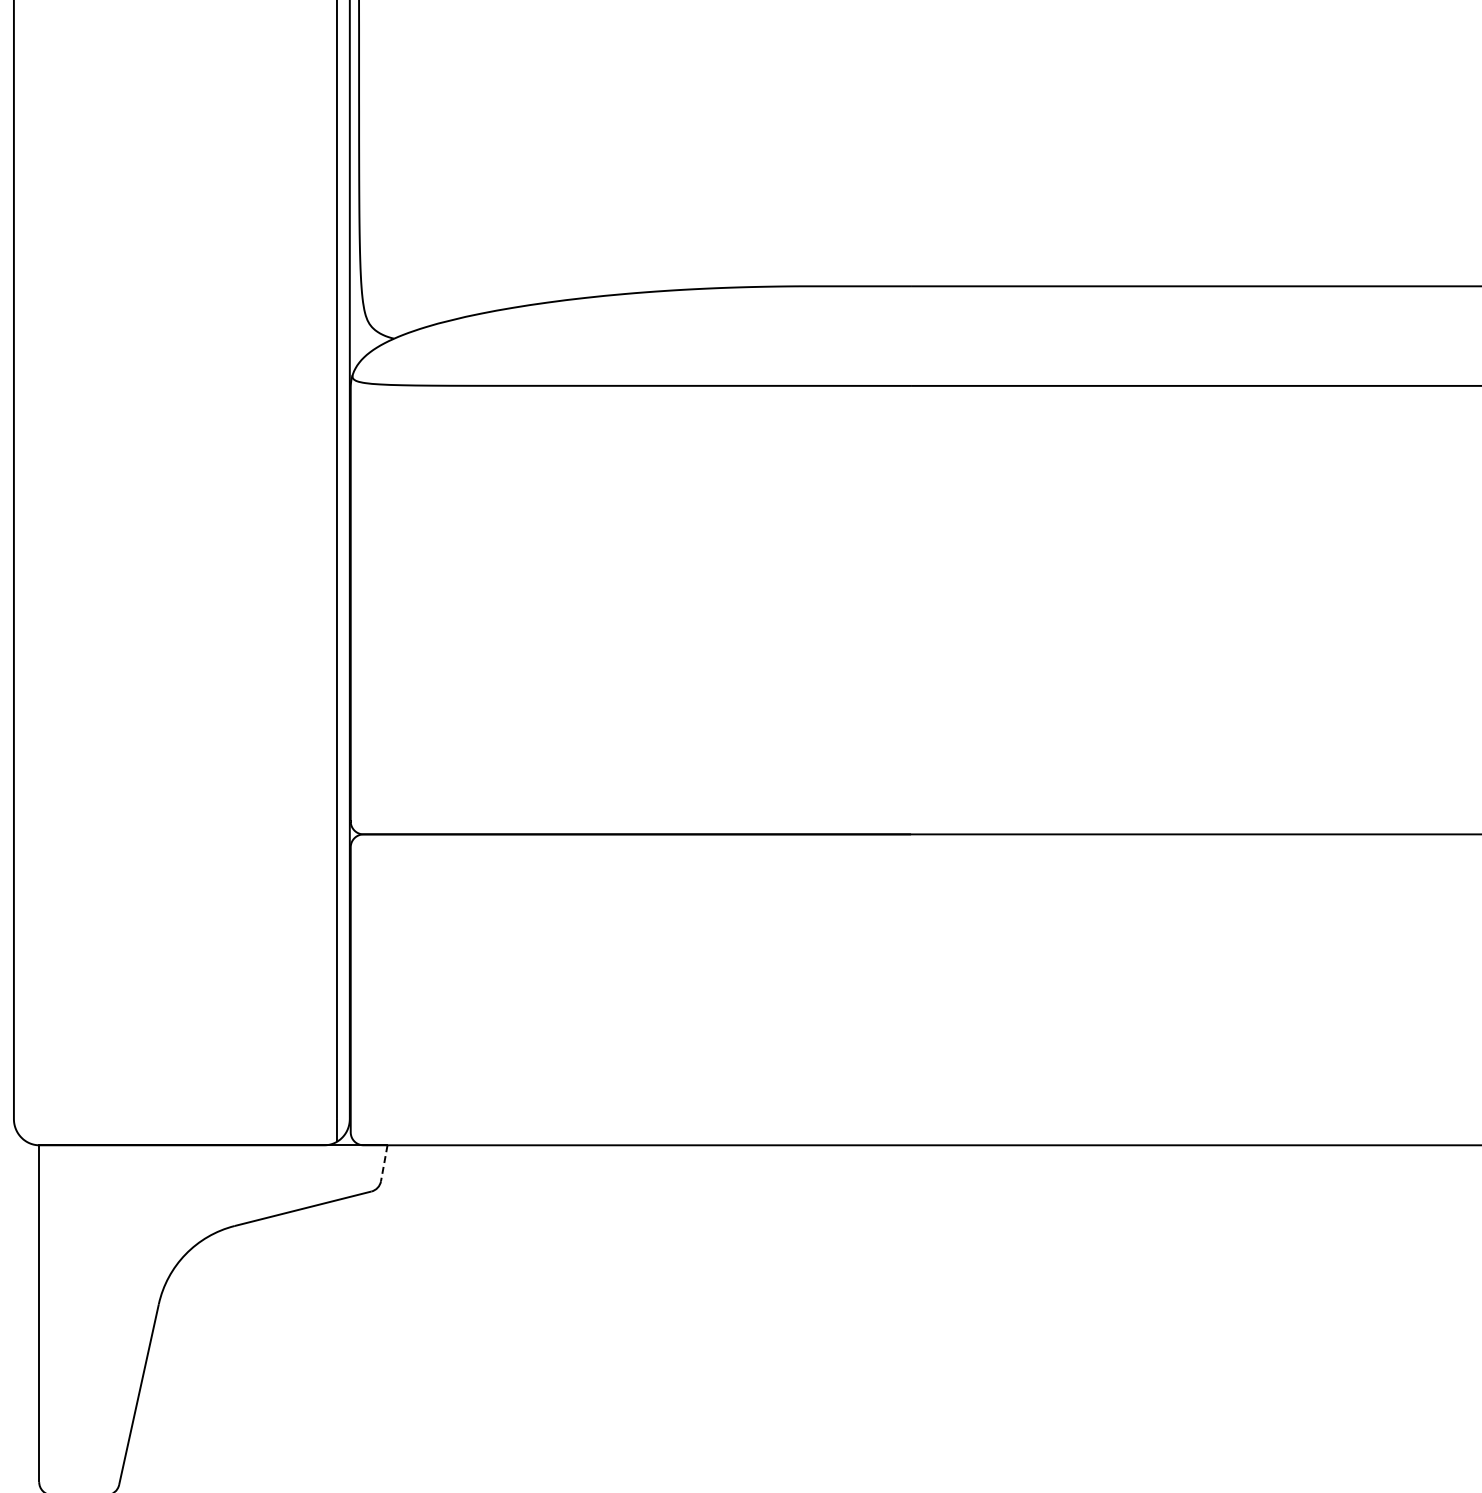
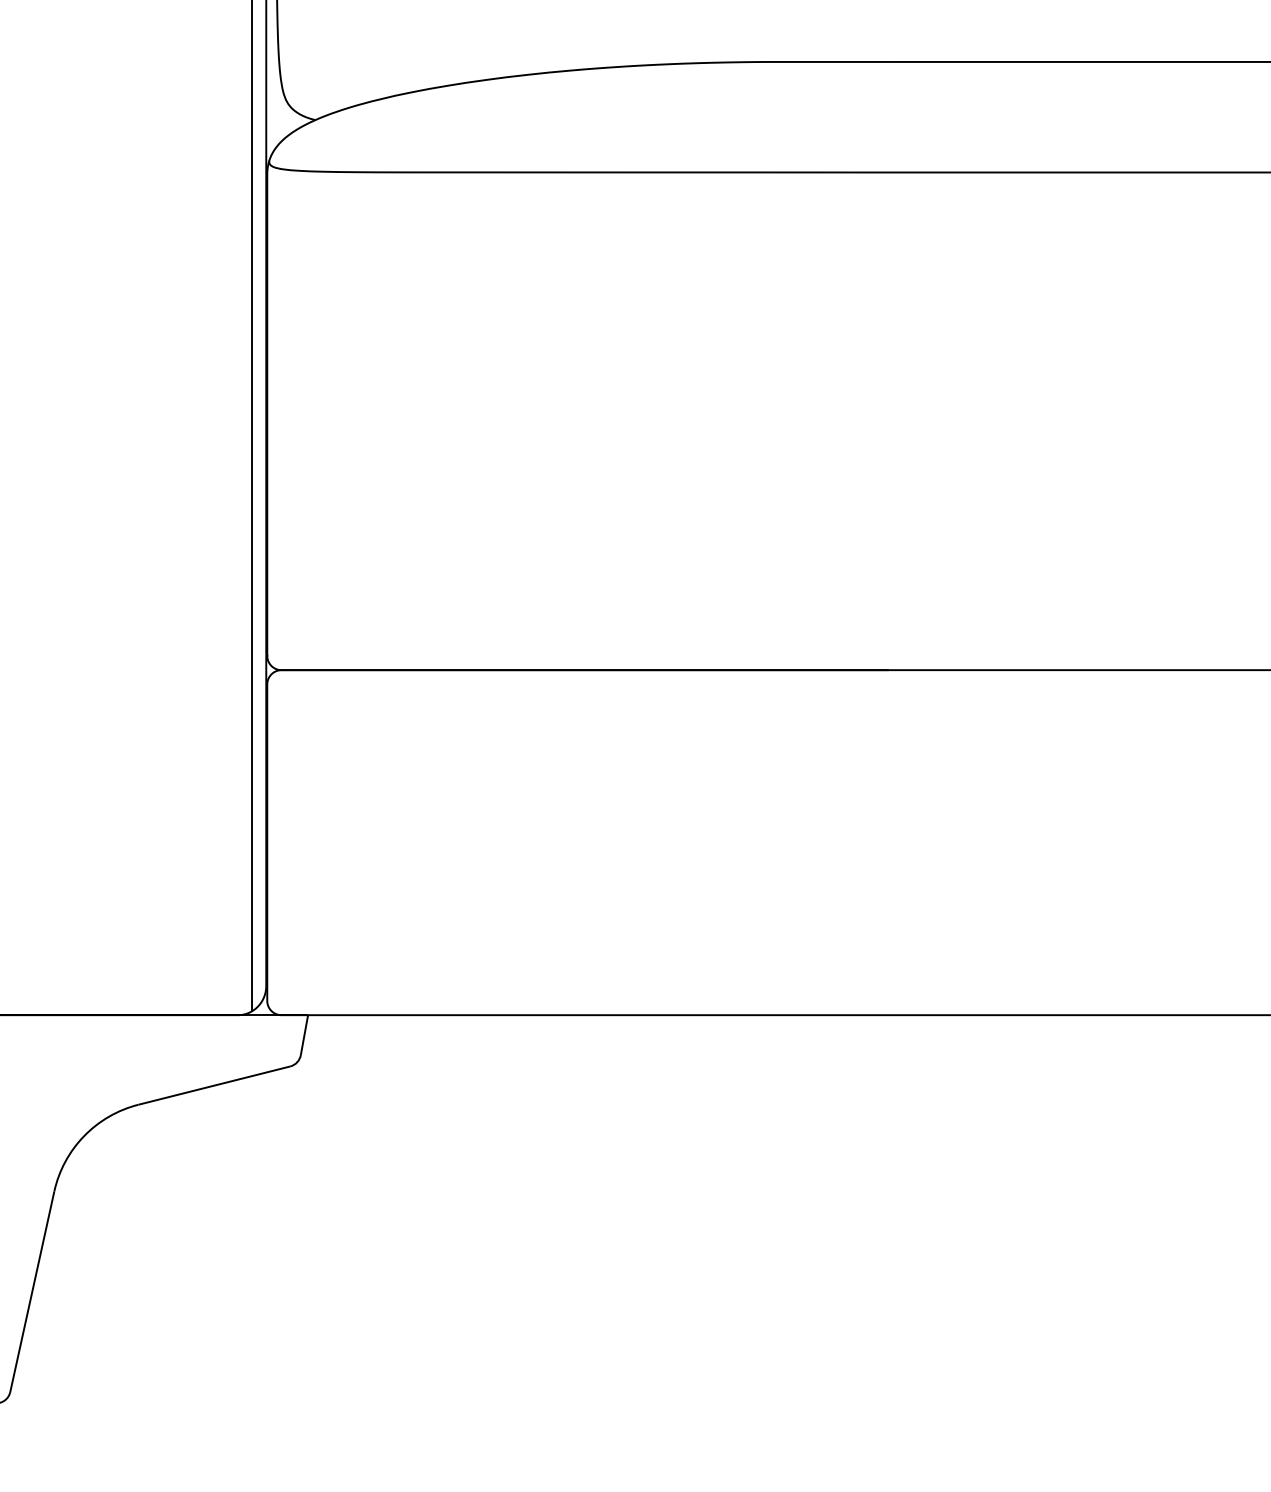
line: (384, 1163) -> (304, 1035), dashed -> solid

